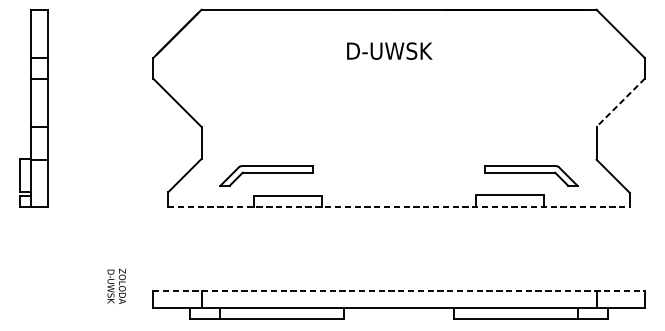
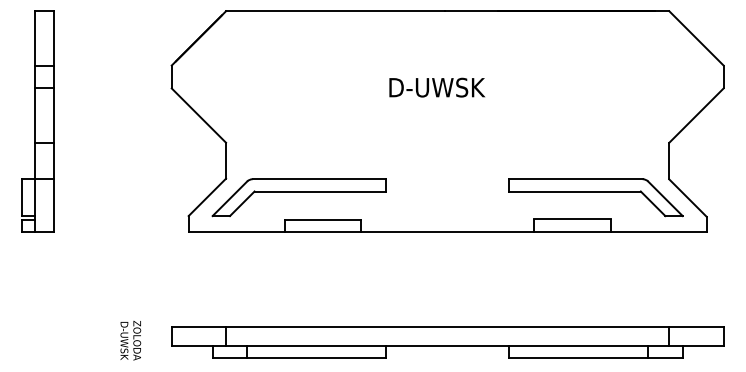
text: (389, 50) -> (437, 87), moved
line: (620, 102) -> (696, 115), dashed -> solid
part: (266, 175) -> (298, 197), size x1.67
part: (530, 175) -> (595, 197), size x1.67
line: (399, 206) -> (448, 232), dashed -> solid
text: (116, 286) -> (130, 340), moved
line: (398, 290) -> (447, 326), dashed -> solid

